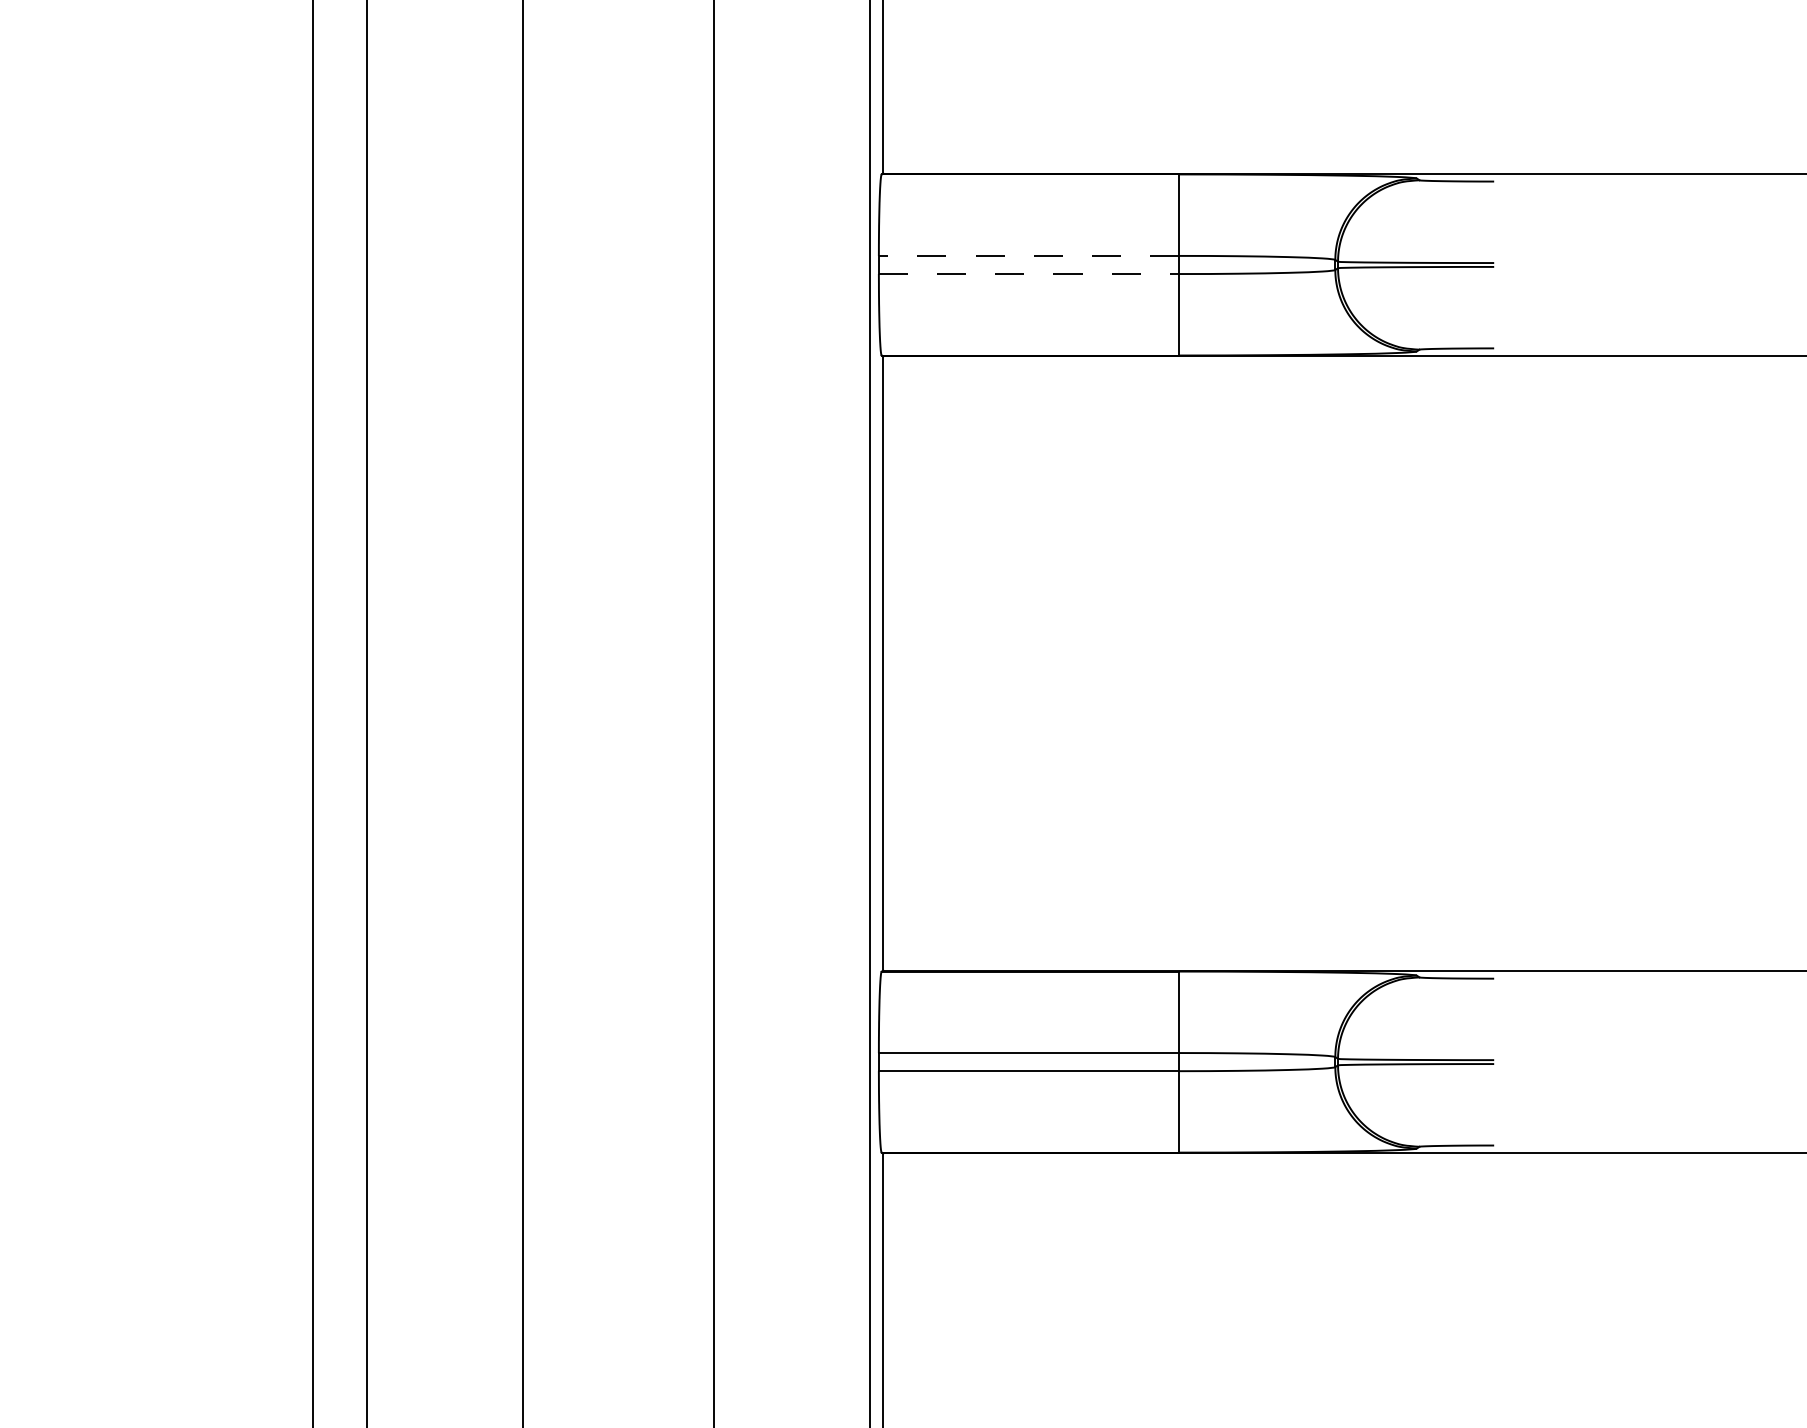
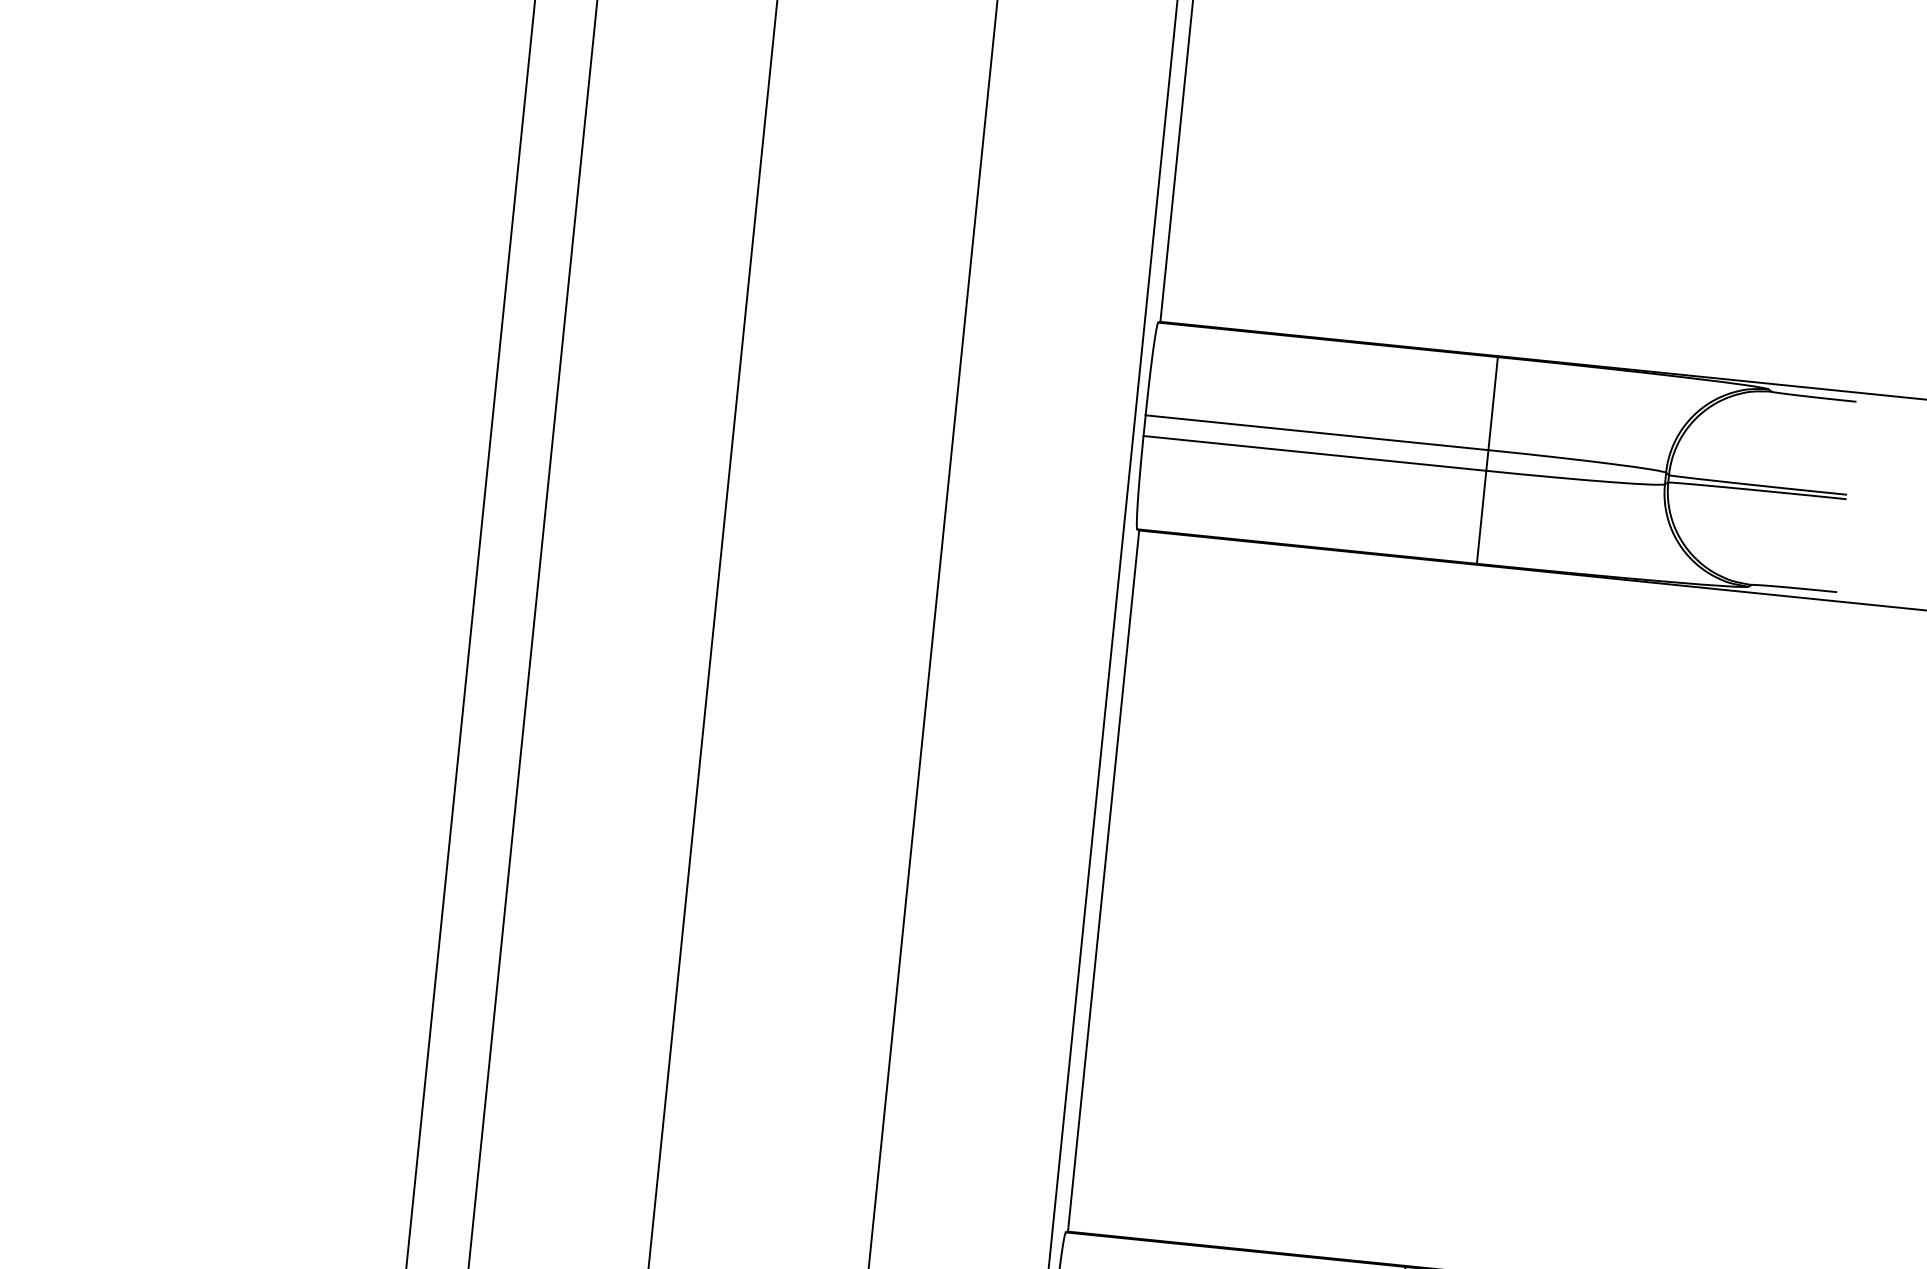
line: (1028, 255) -> (1316, 432), dashed -> solid
line: (1029, 274) -> (1315, 453), dashed -> solid

